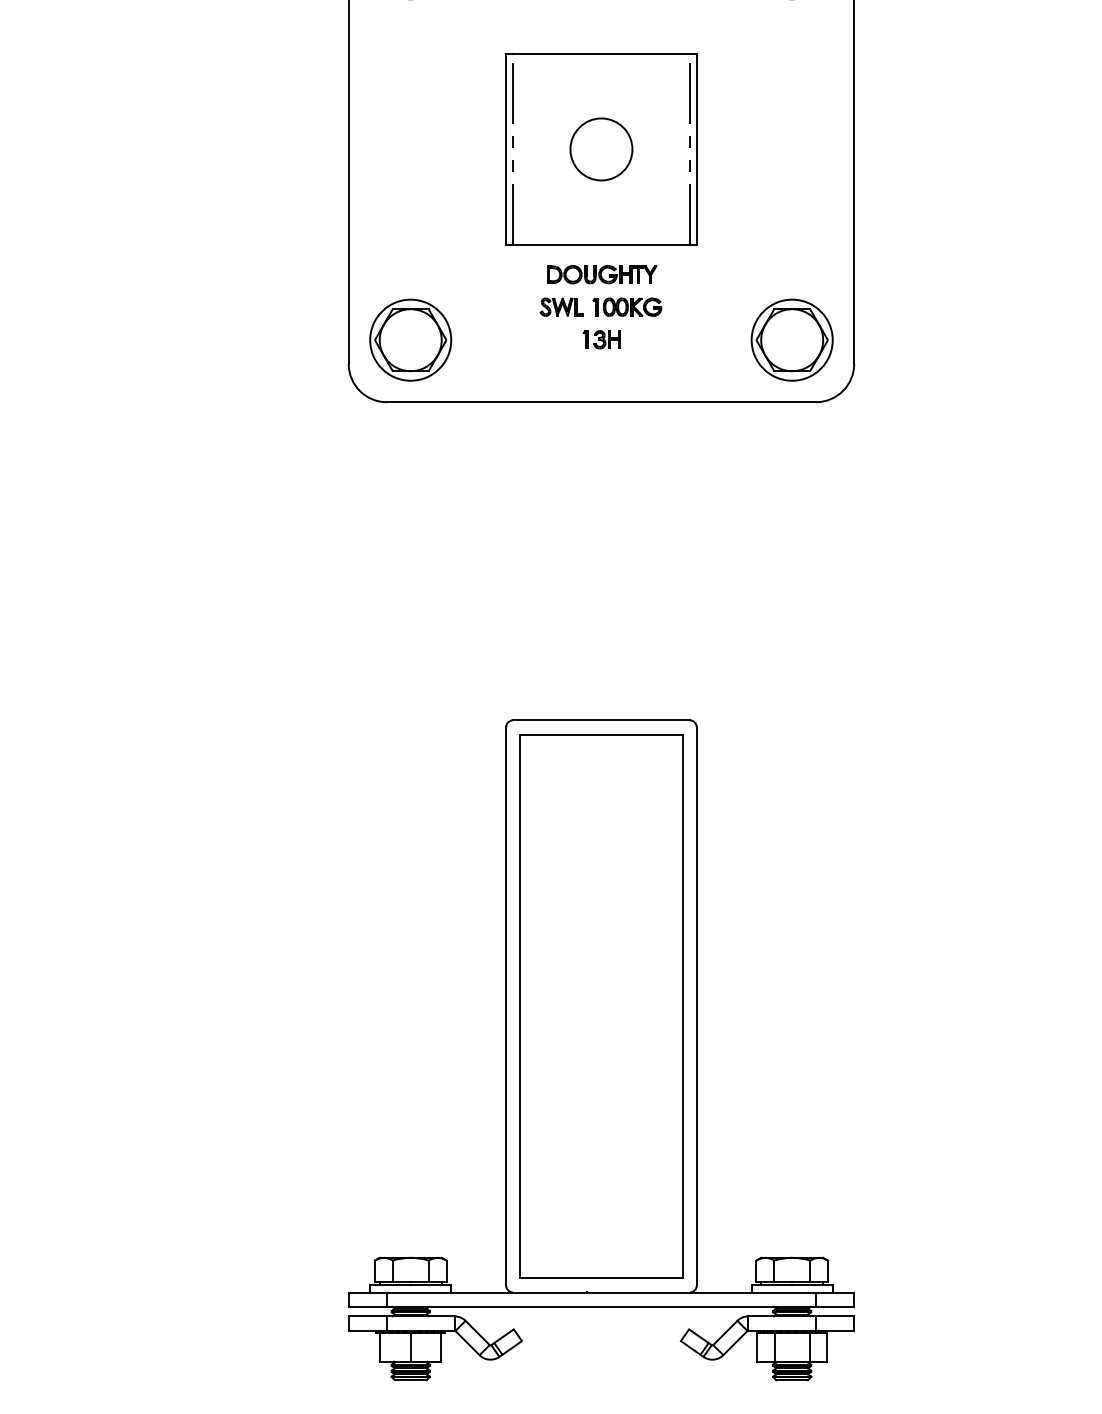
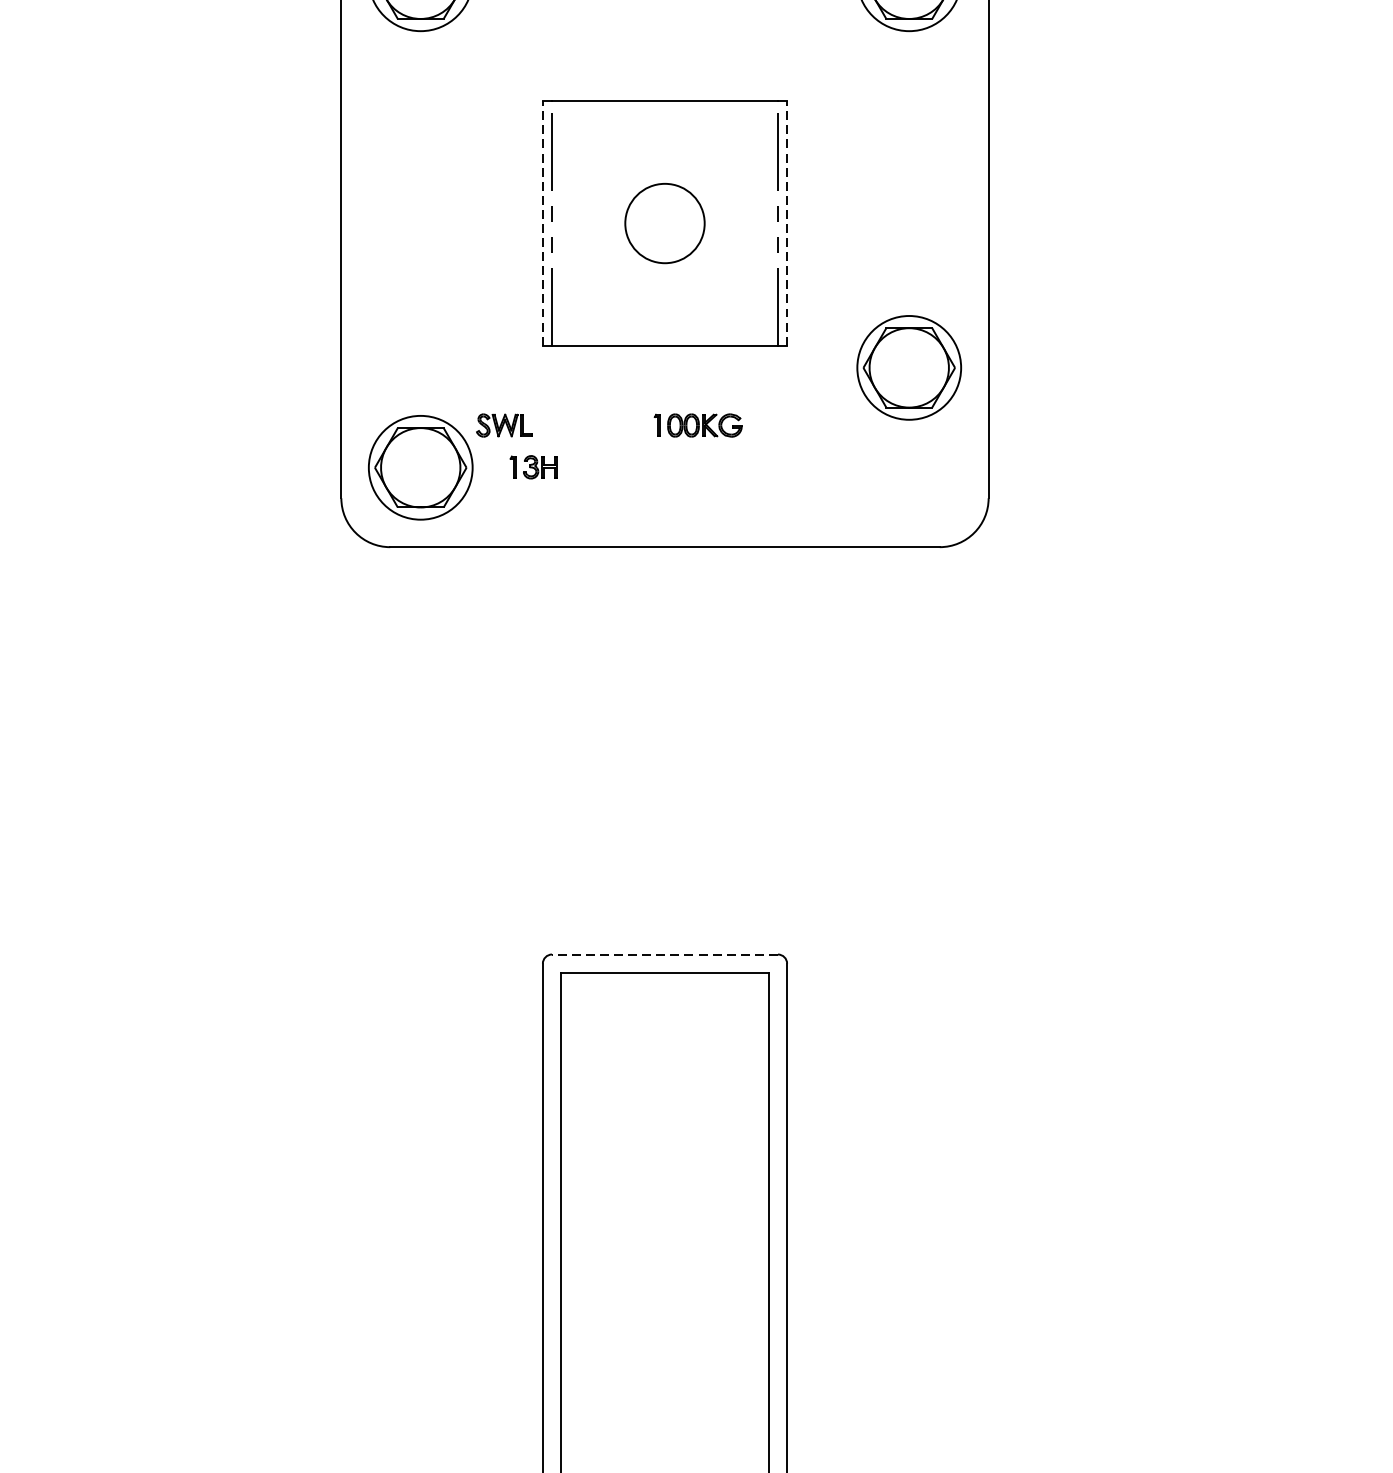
line: (506, 148) -> (543, 222), solid -> dashed
line: (696, 148) -> (786, 222), solid -> dashed
part: (602, 274) -> (666, 383), removed
part: (561, 306) -> (503, 424), moved
part: (601, 339) -> (533, 466), moved
part: (791, 339) -> (908, 366), moved
line: (600, 720) -> (663, 954), solid -> dashed

